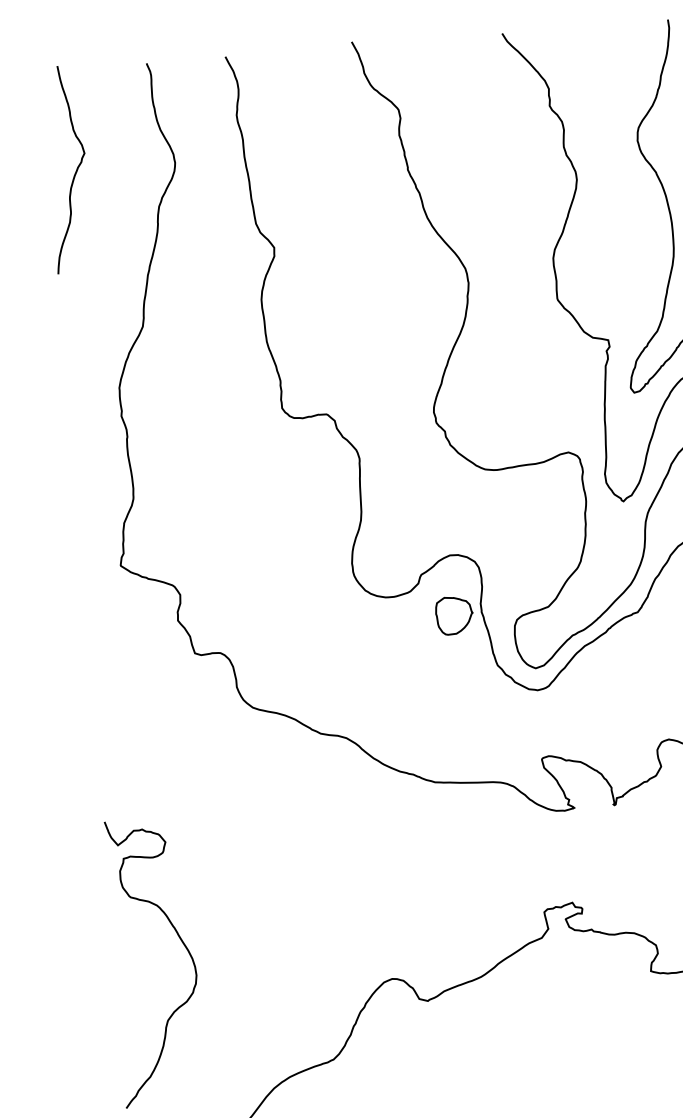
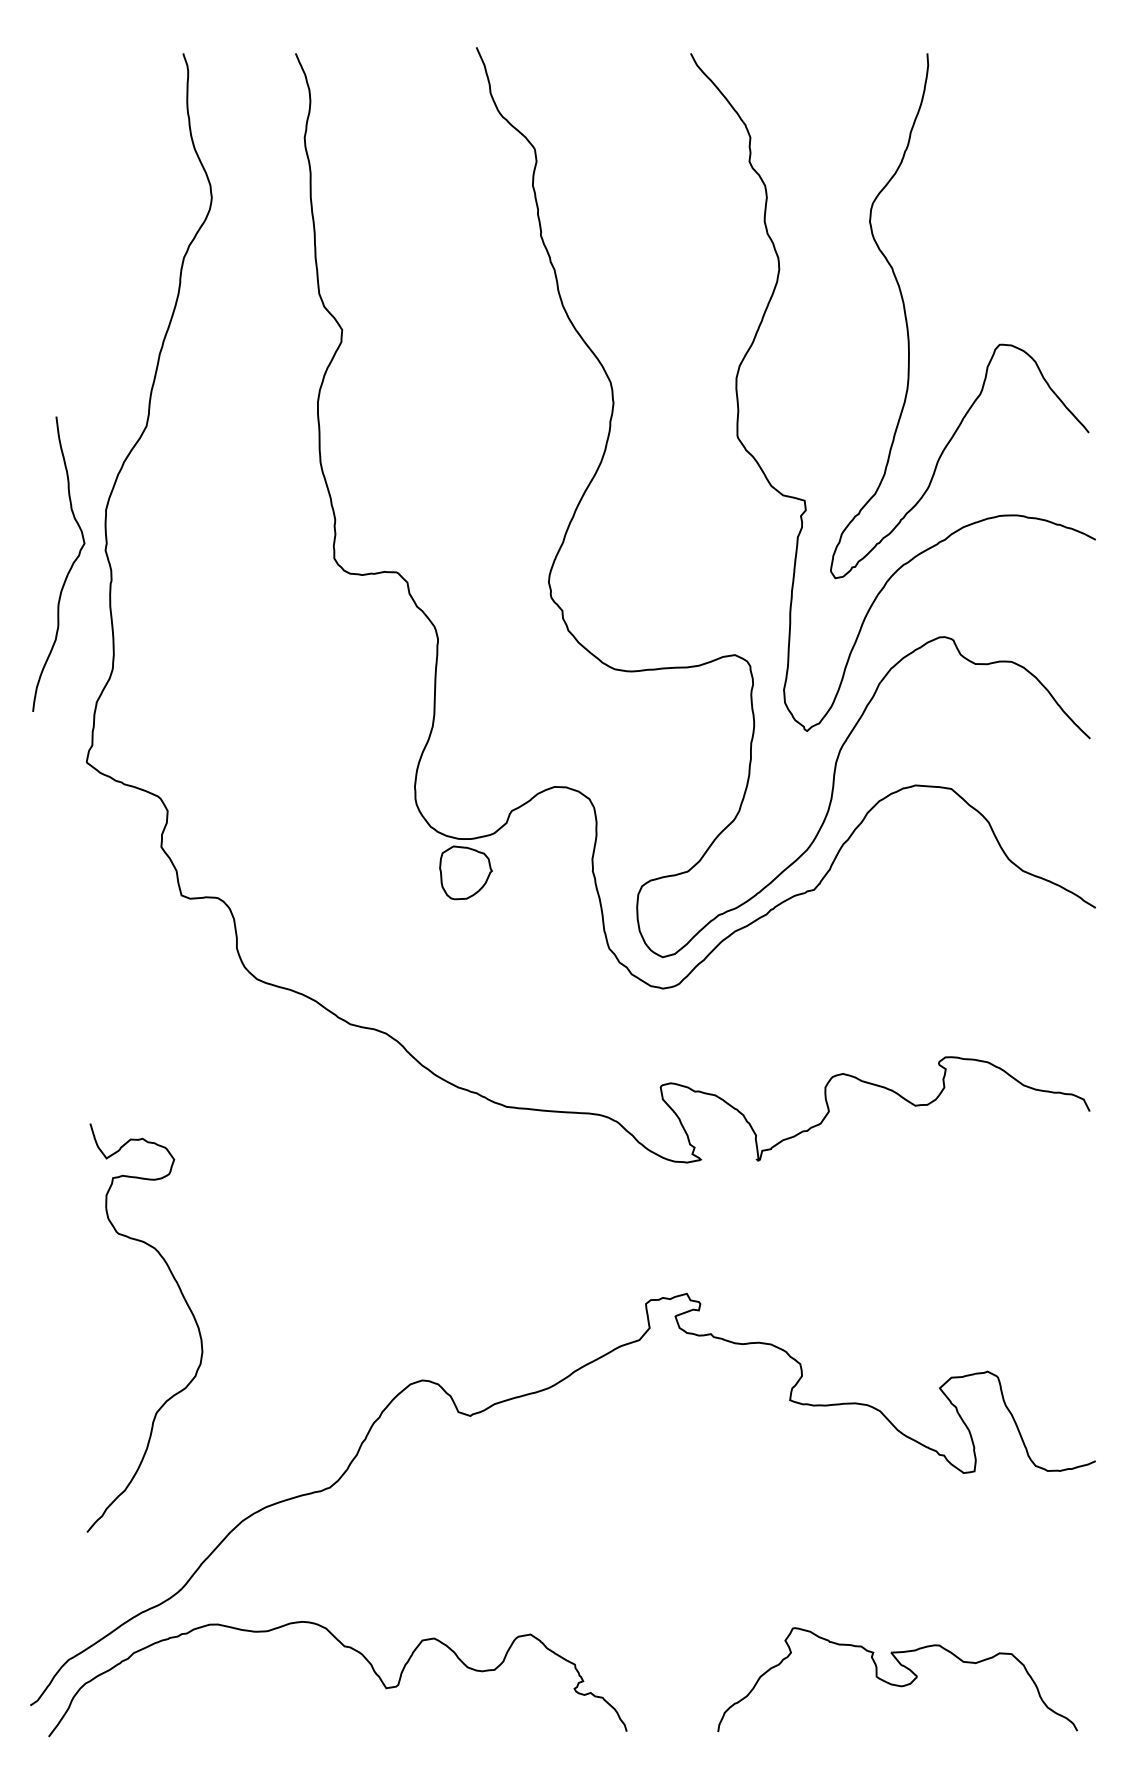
curve: (75, 171) -> (69, 568), moved
part: (454, 615) -> (465, 872), moved
curve: (183, 944) -> (187, 1306), moved

